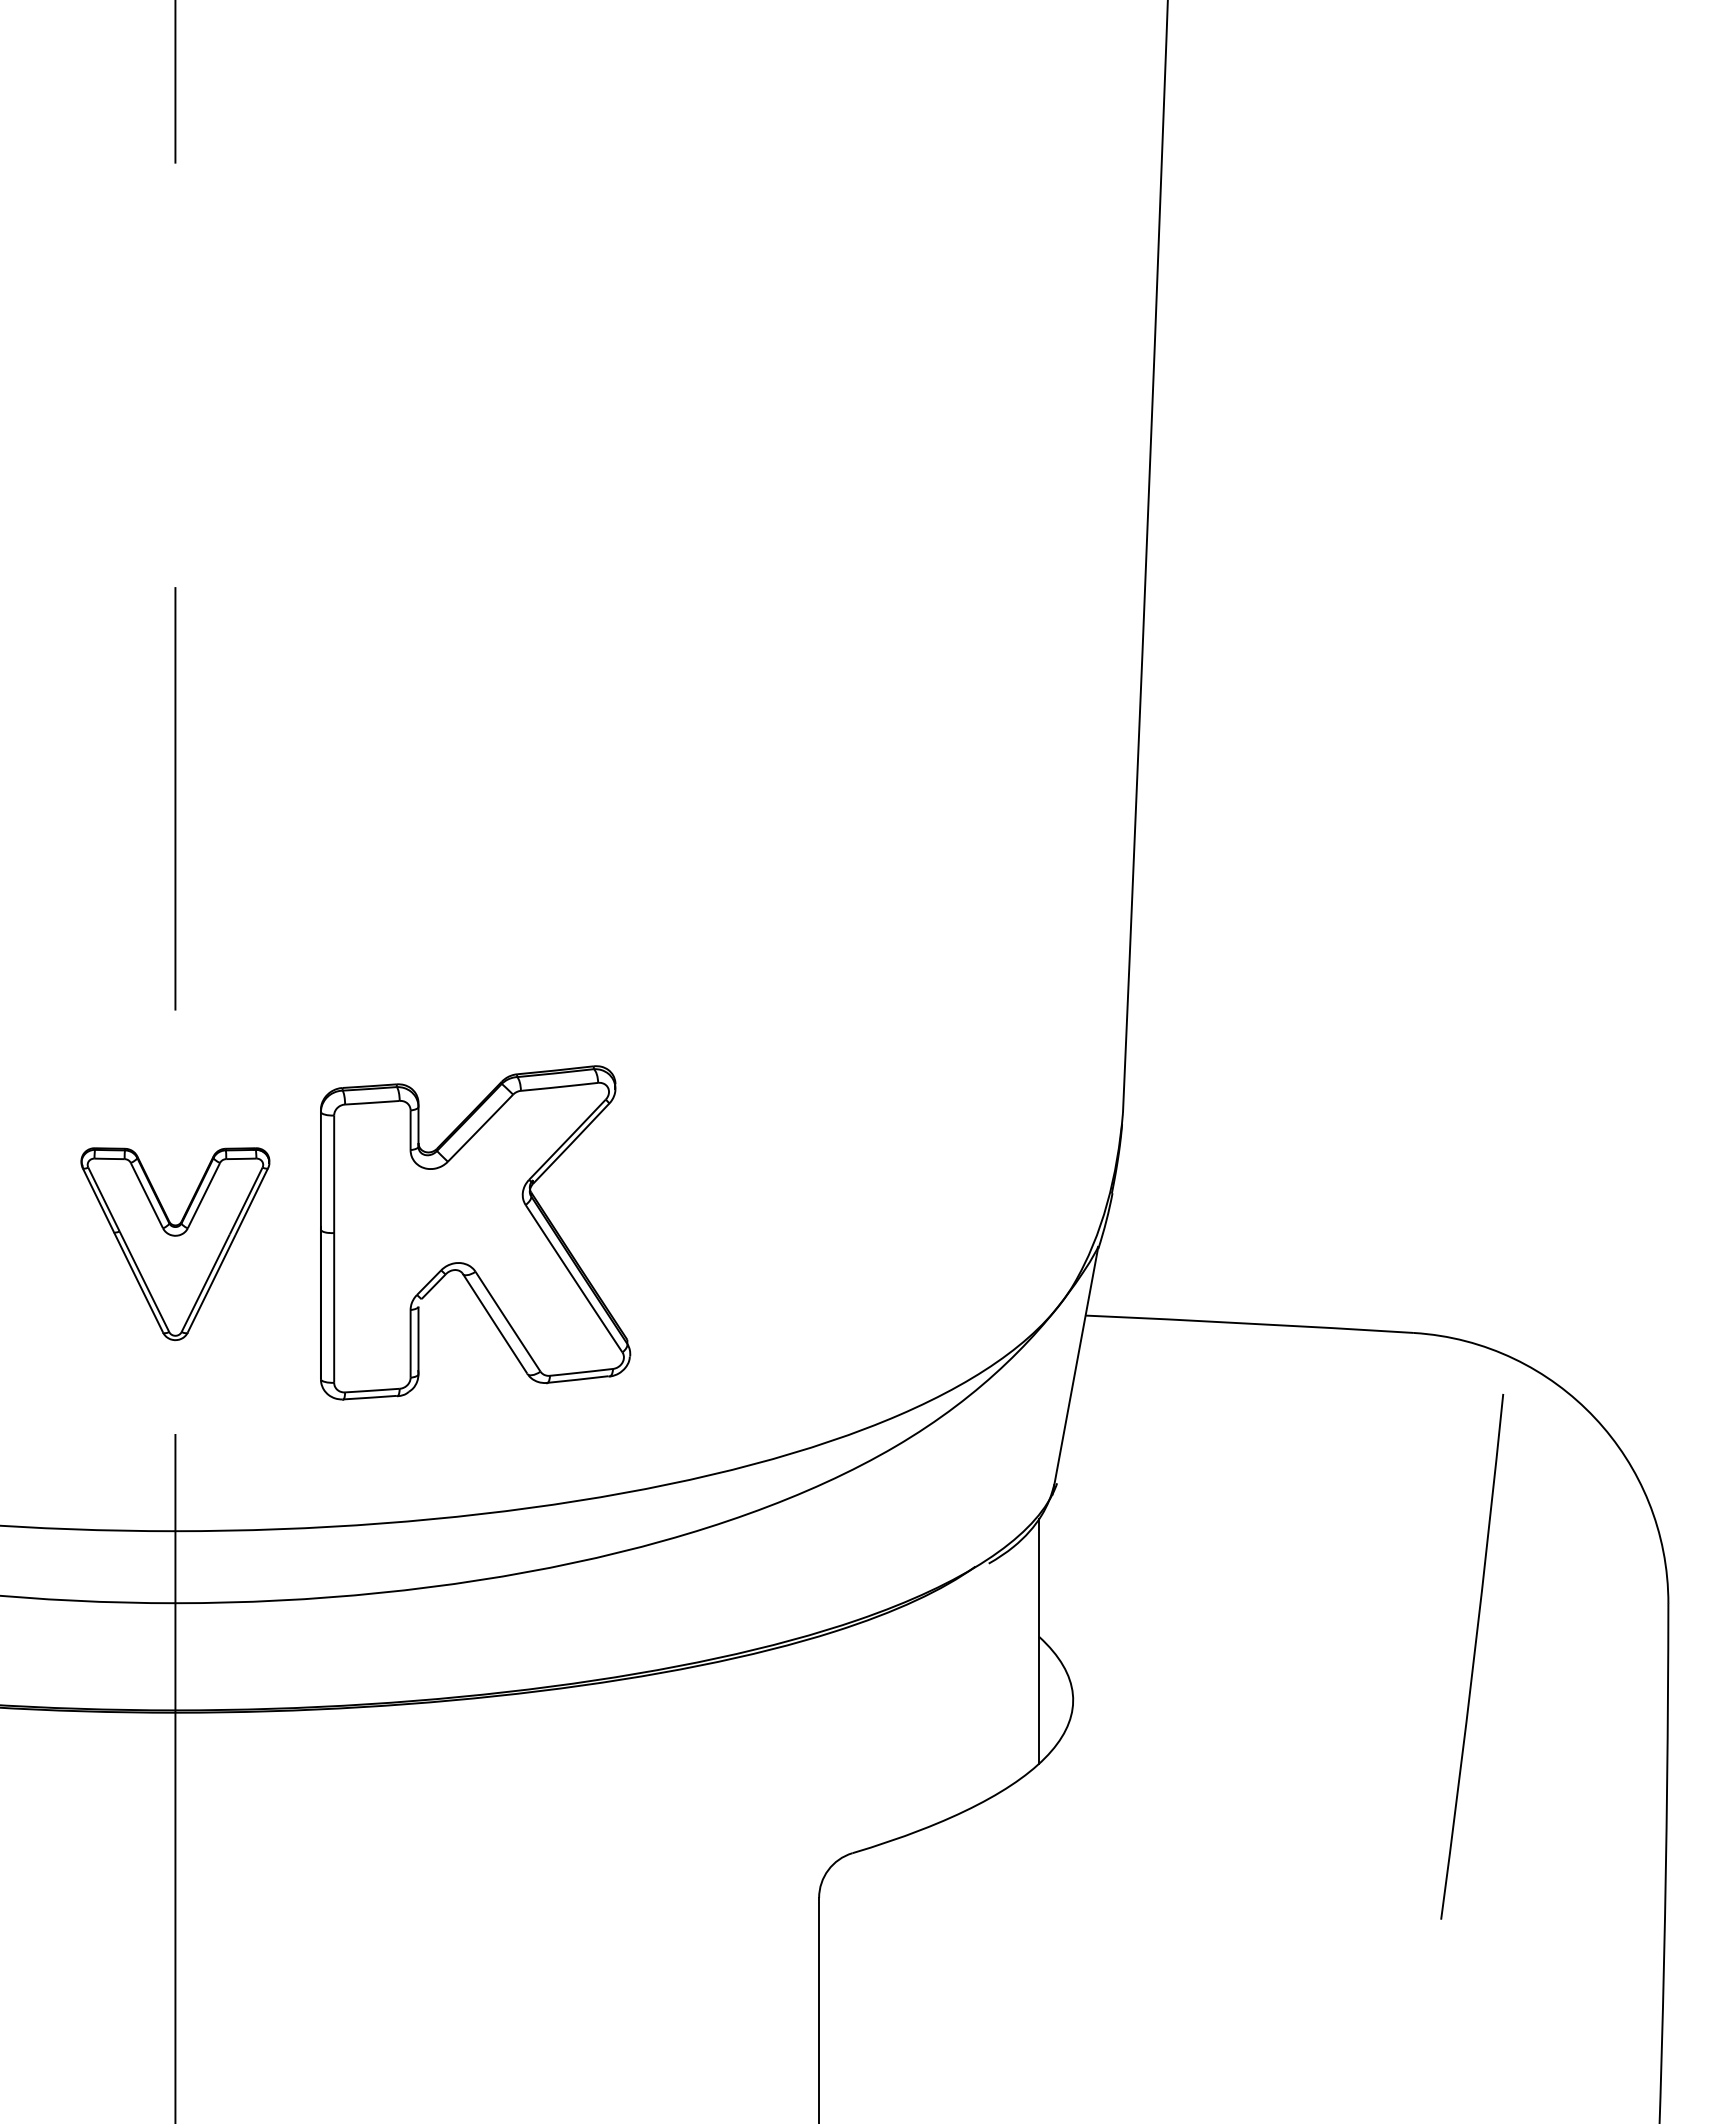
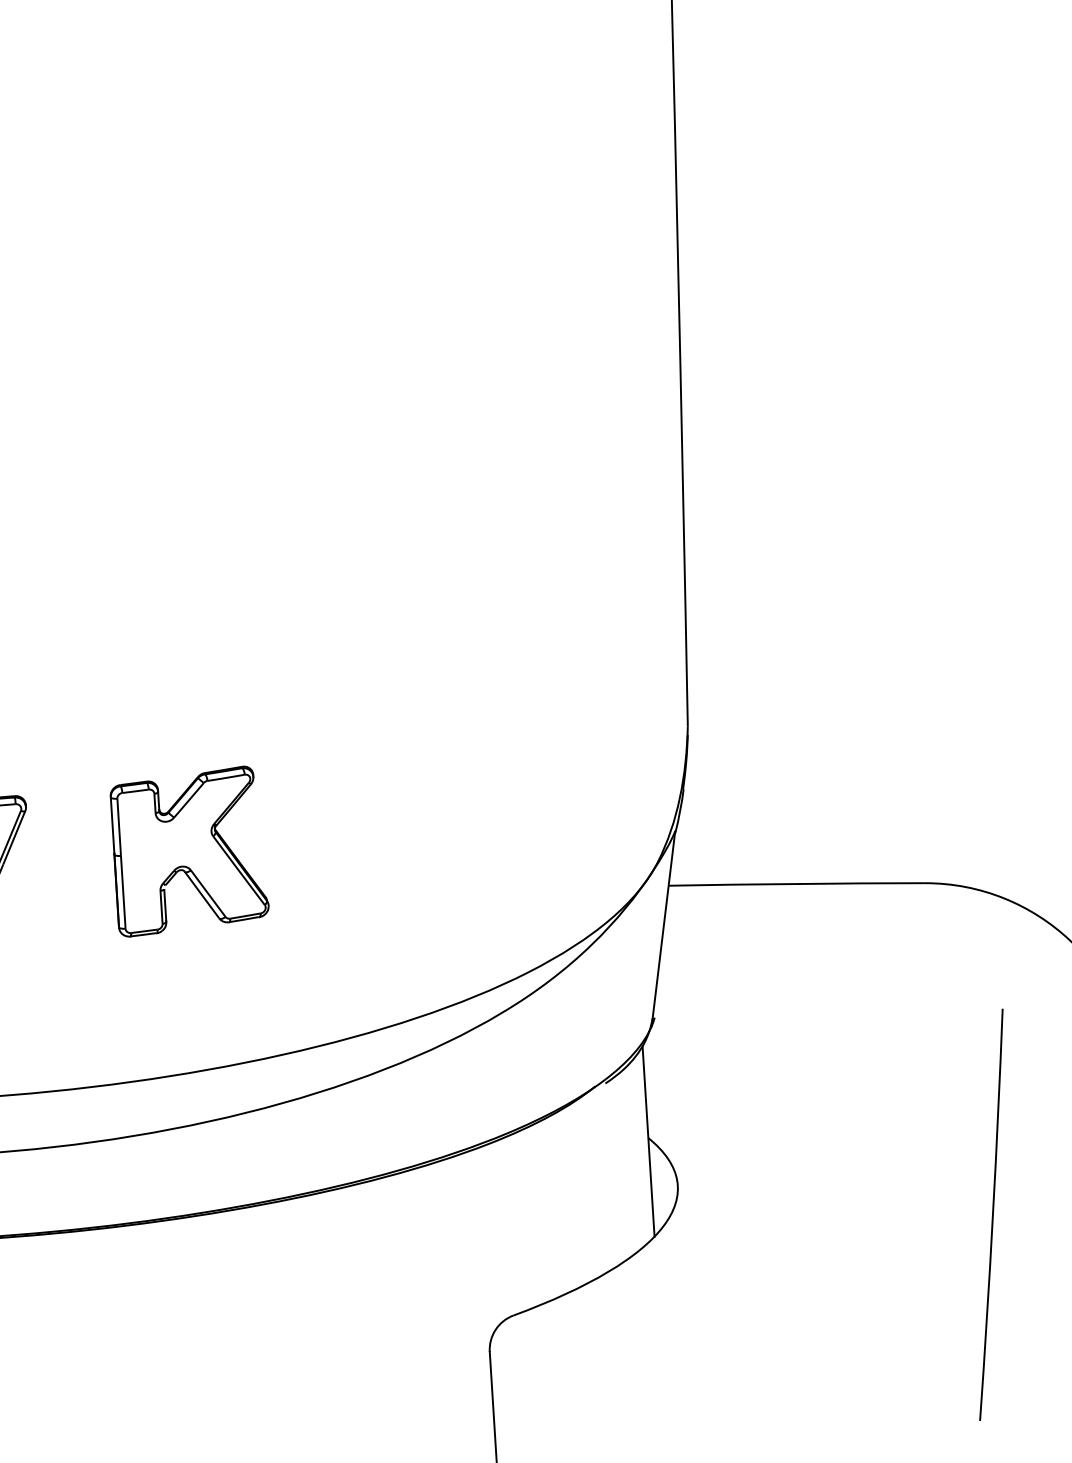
part: (474, 1233) -> (189, 851), size x0.62
arc: (1473, 1656) -> (992, 1214), moved

